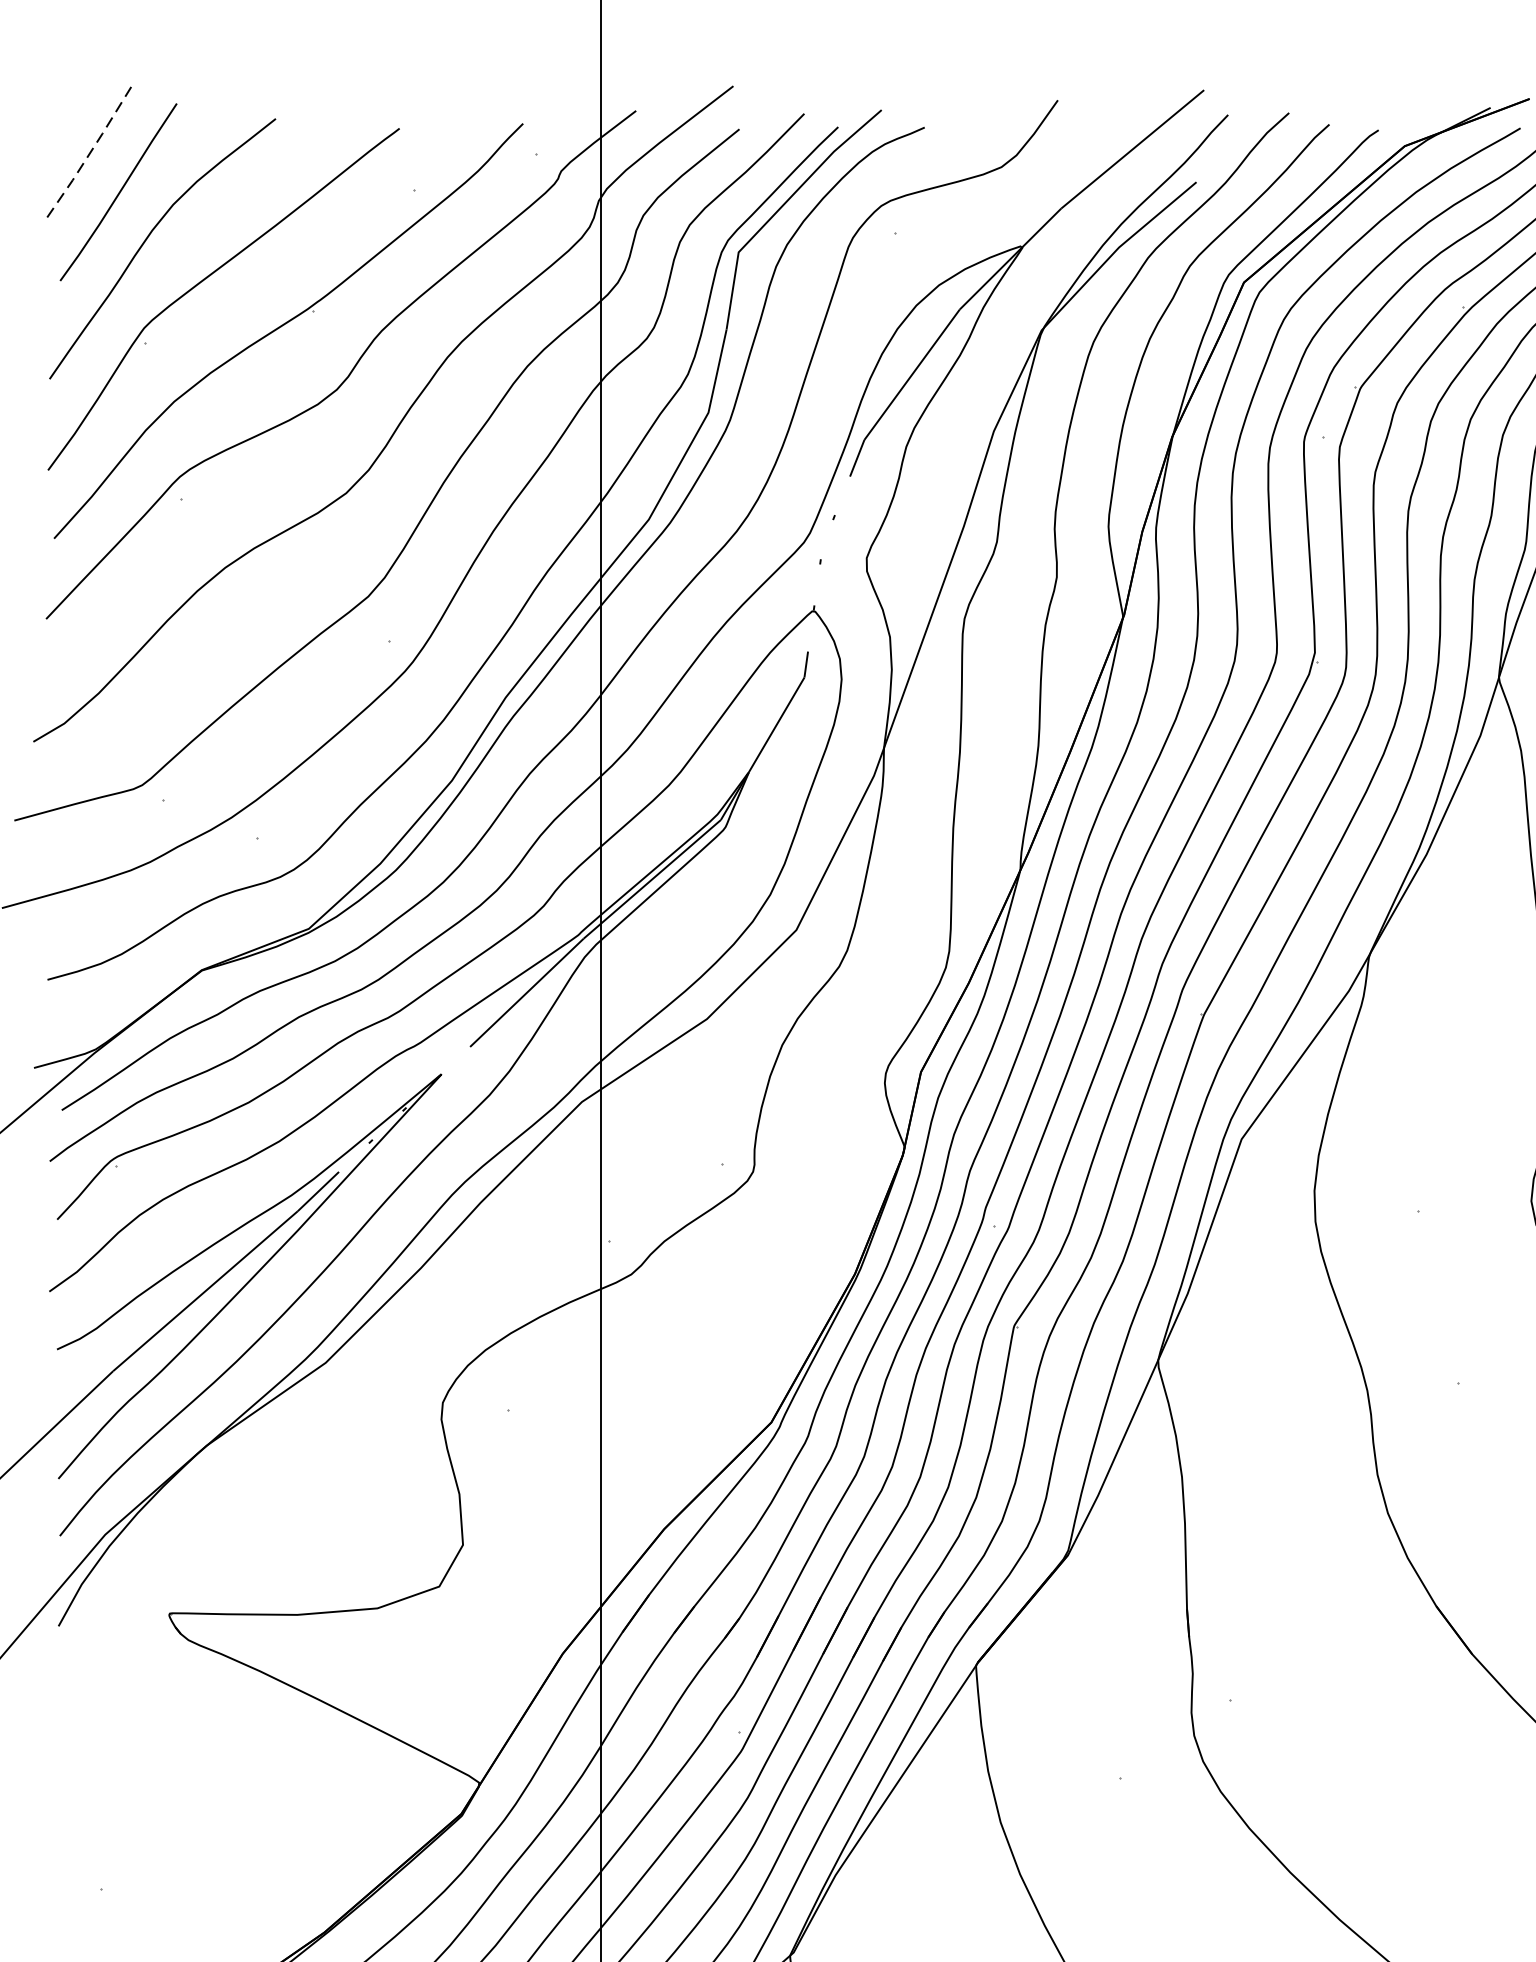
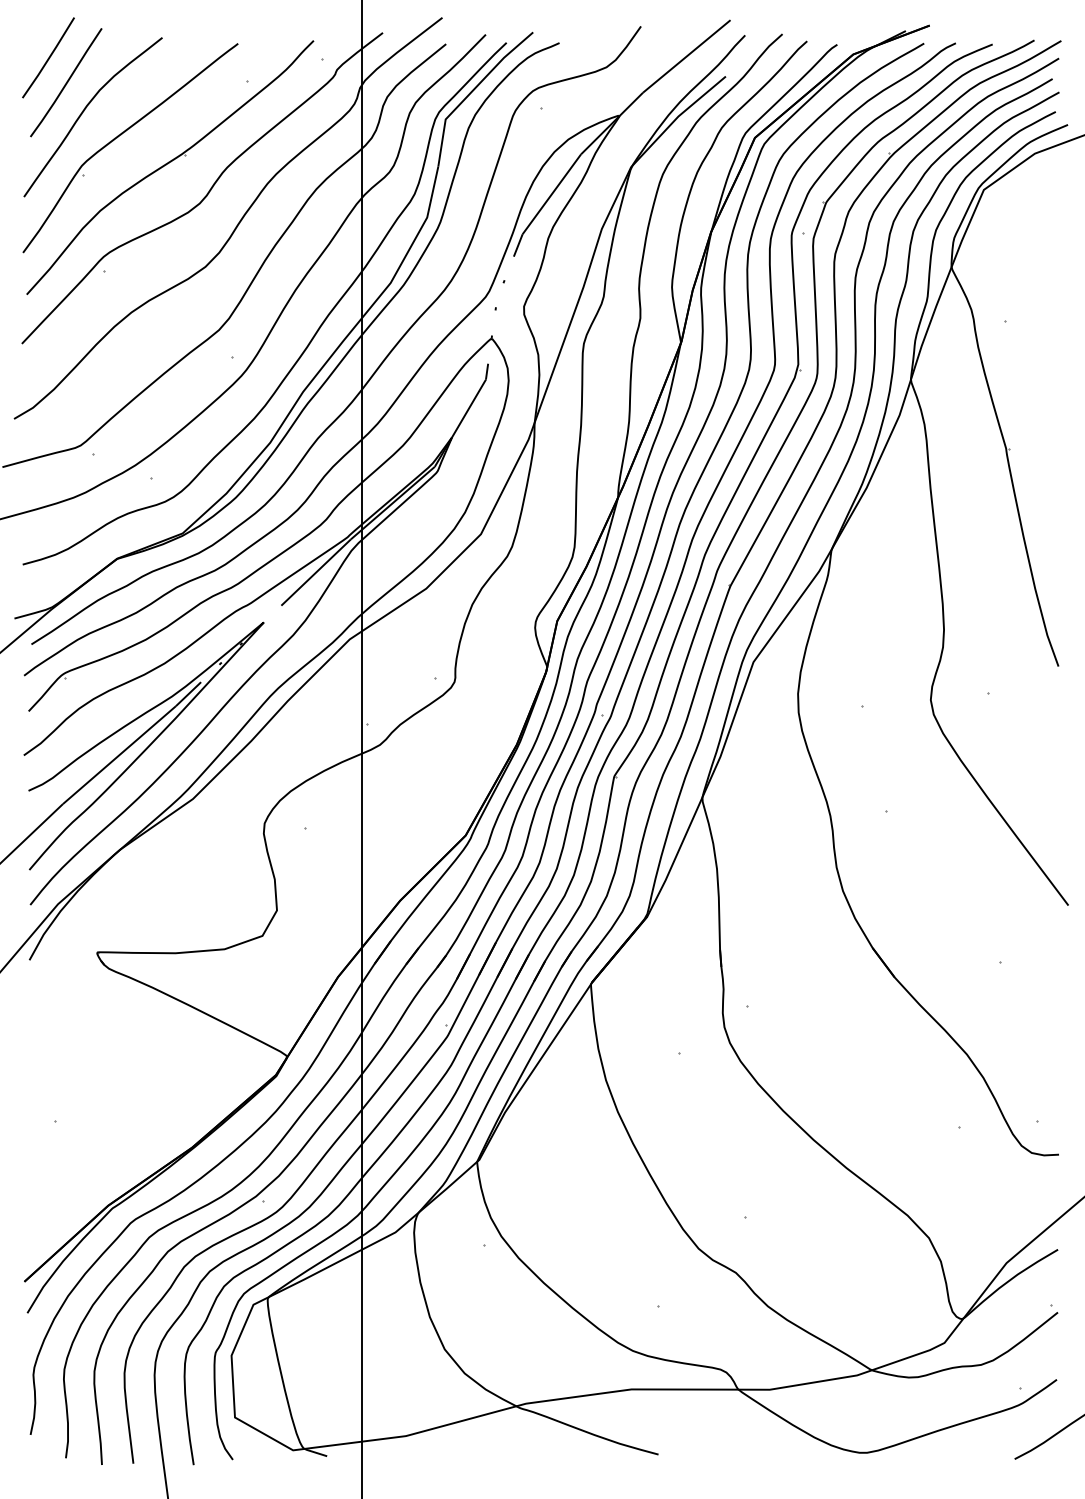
line: (91, 151) -> (49, 57), dashed -> solid

